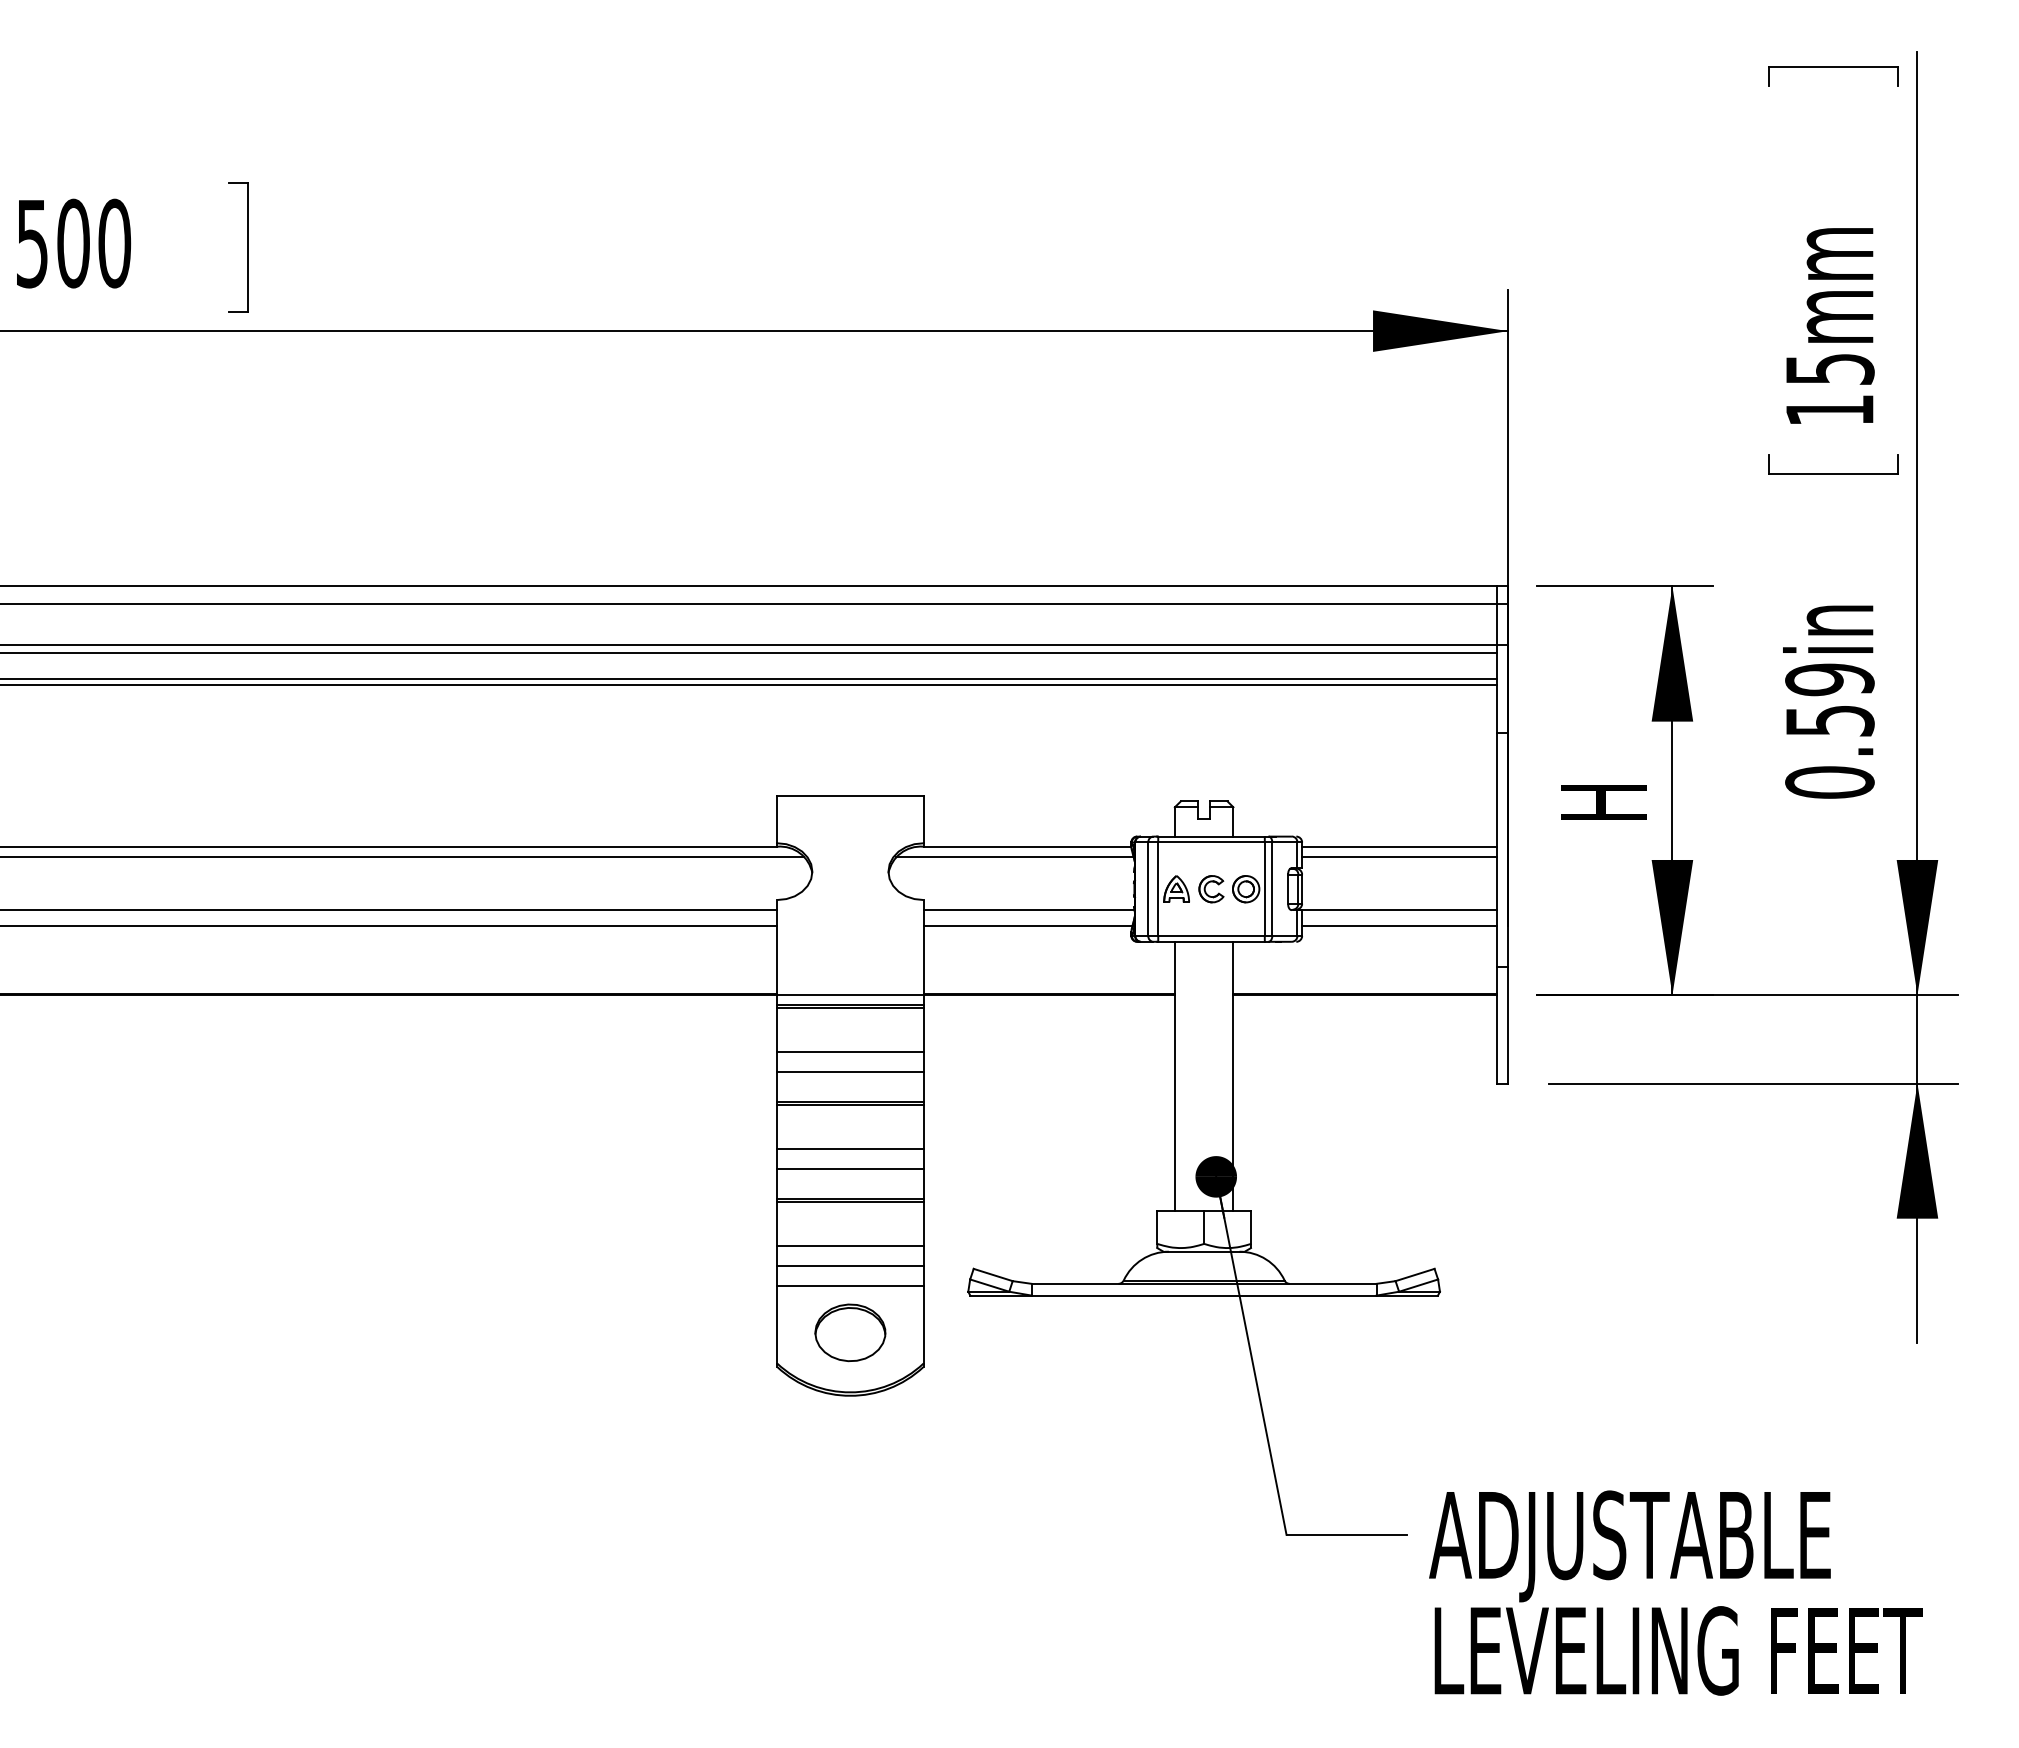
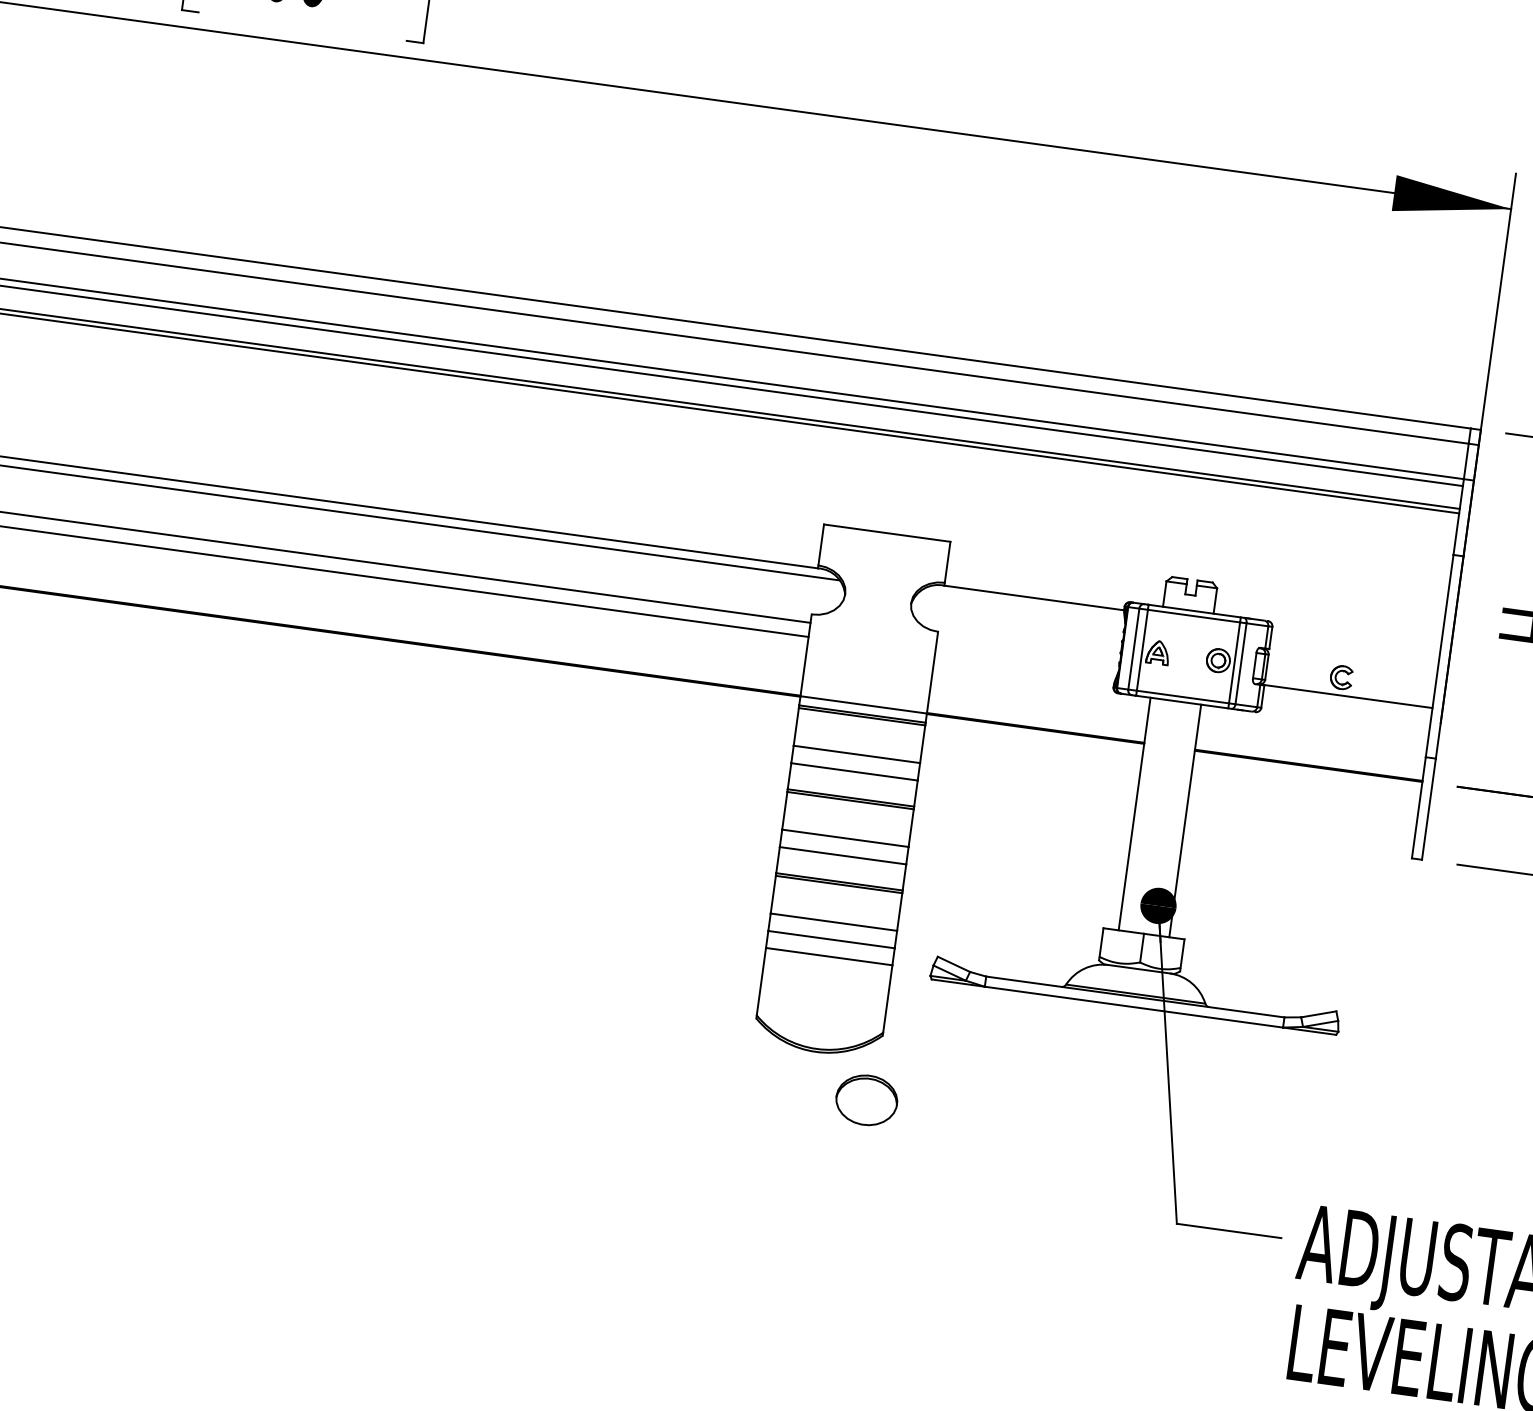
line: (1399, 846) -> (1356, 641), removed
line: (1014, 856) -> (1021, 604), removed
line: (1399, 856) -> (1354, 650), removed
part: (1211, 889) -> (1341, 677), moved
line: (1028, 909) -> (1027, 652), removed
line: (1027, 926) -> (1024, 667), removed
line: (1399, 926) -> (1346, 711), removed
part: (850, 1332) -> (866, 1100), moved

